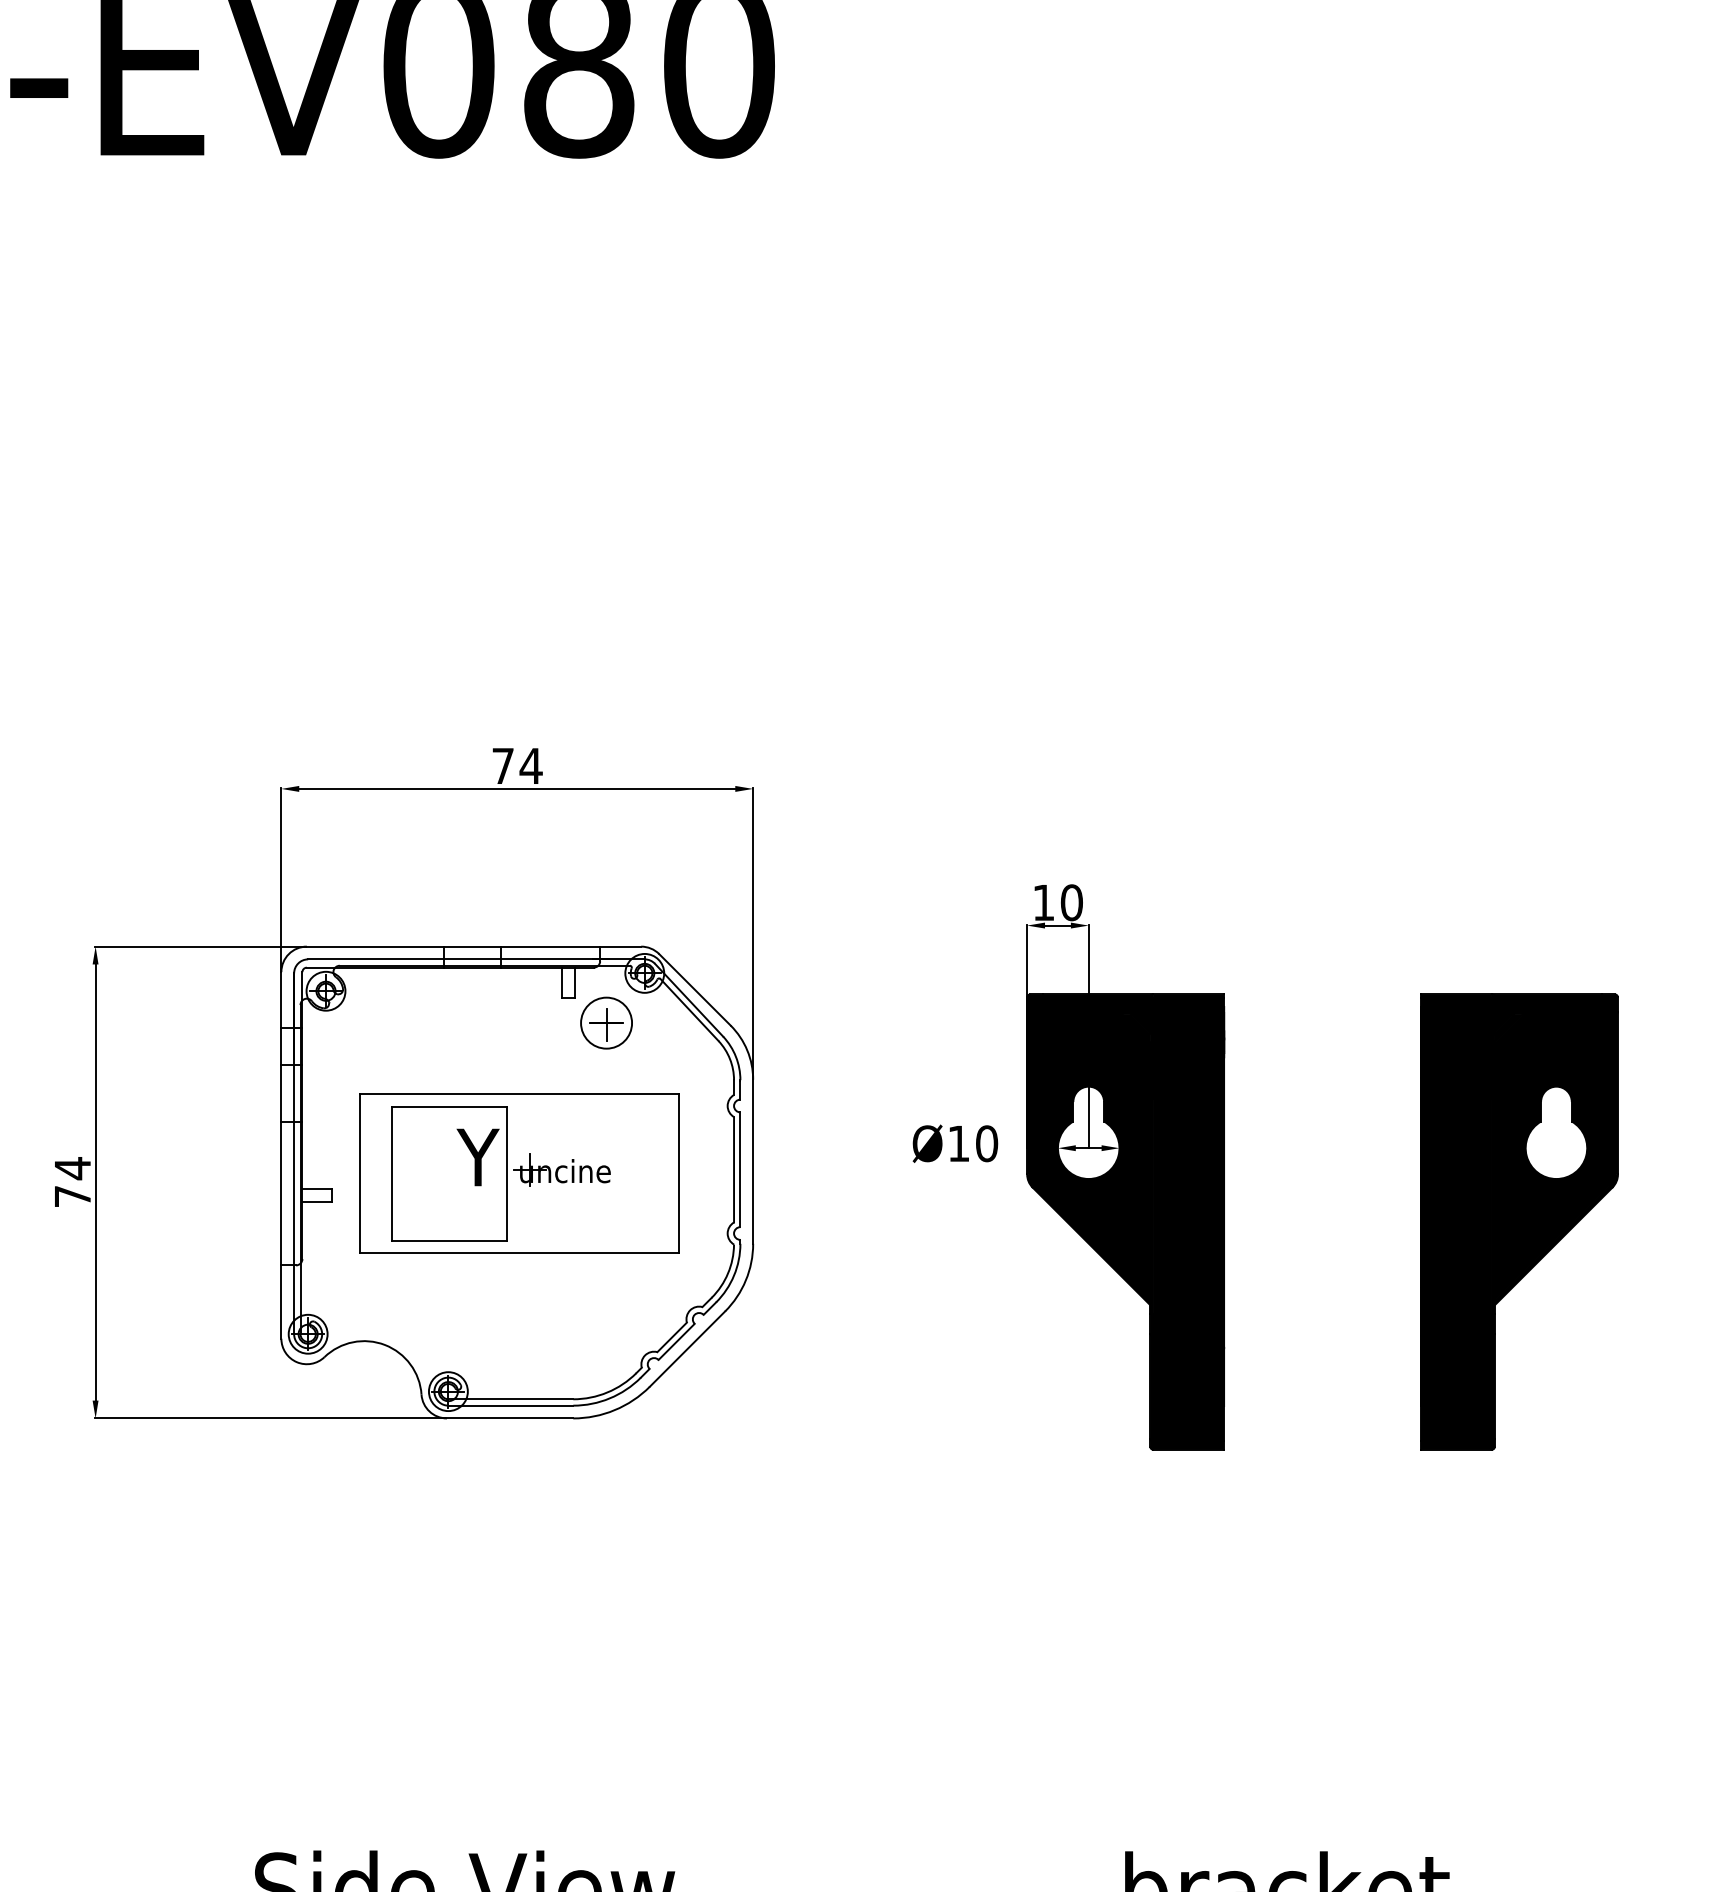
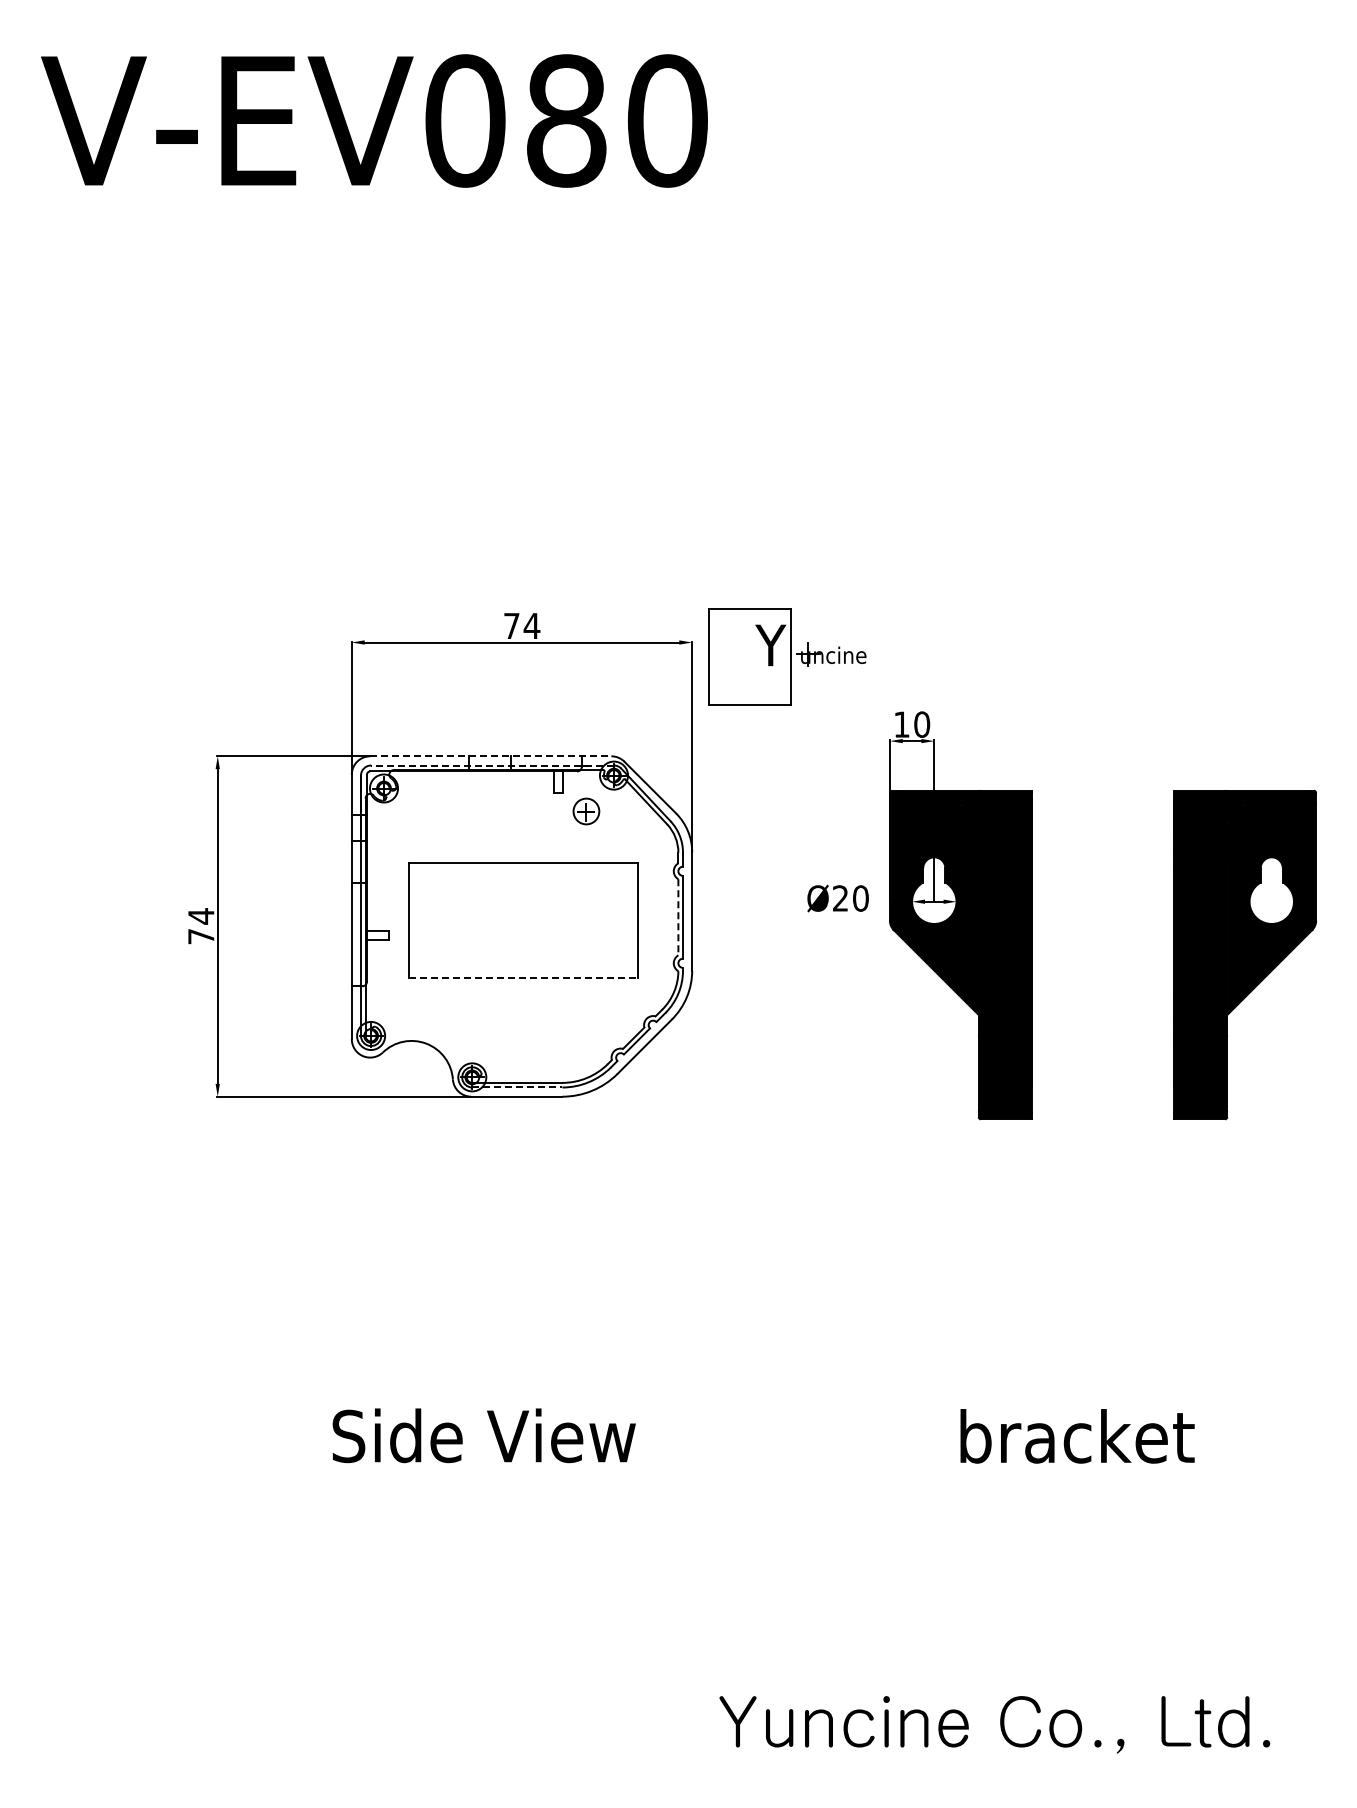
line: (473, 946) -> (490, 756), solid -> dashed
line: (476, 959) -> (492, 765), solid -> dashed
part: (606, 1023) -> (586, 811), size x0.7
text: (958, 1143) -> (840, 898), Ø10 -> Ø20
line: (734, 1170) -> (678, 917), solid -> dashed
part: (501, 1172) -> (787, 656), moved
line: (519, 1253) -> (523, 977), solid -> dashed
line: (511, 1405) -> (517, 1087), solid -> dashed

